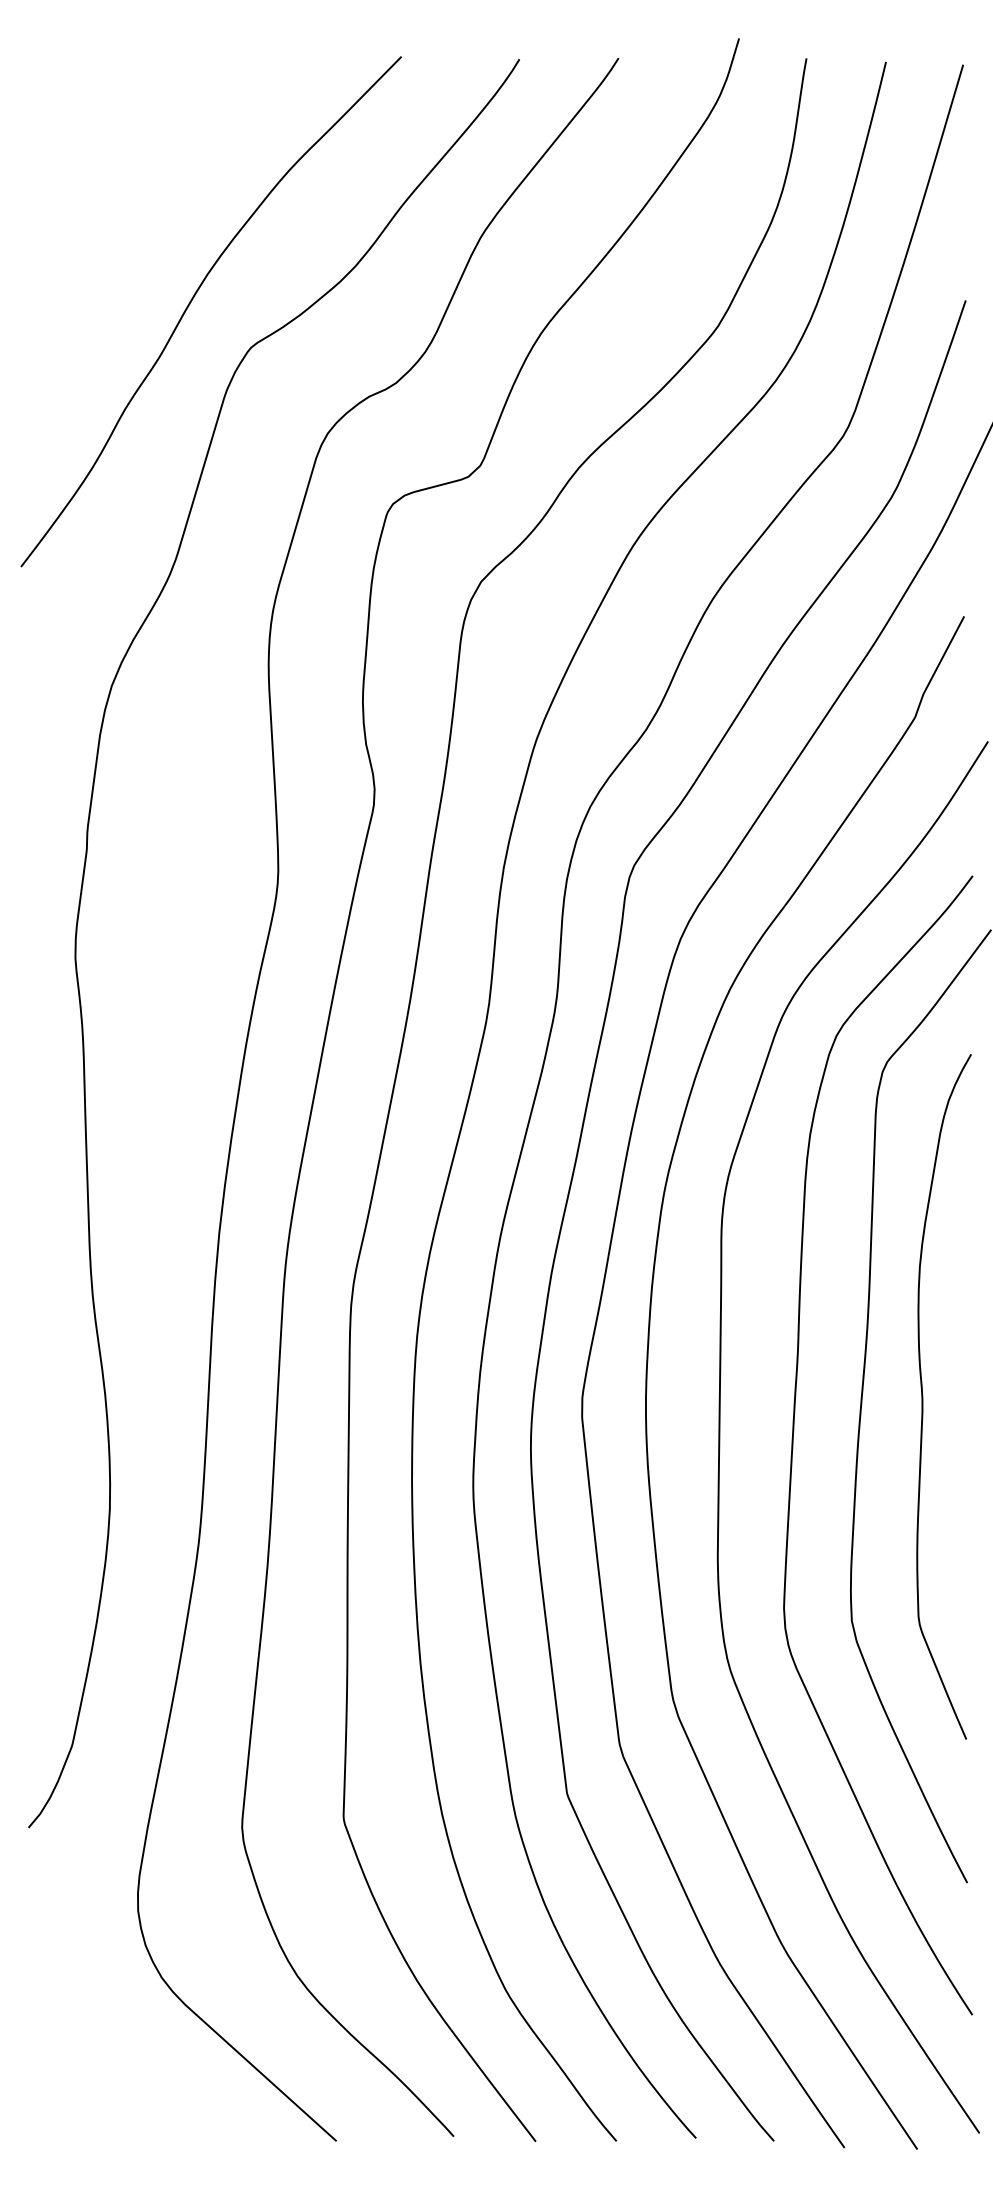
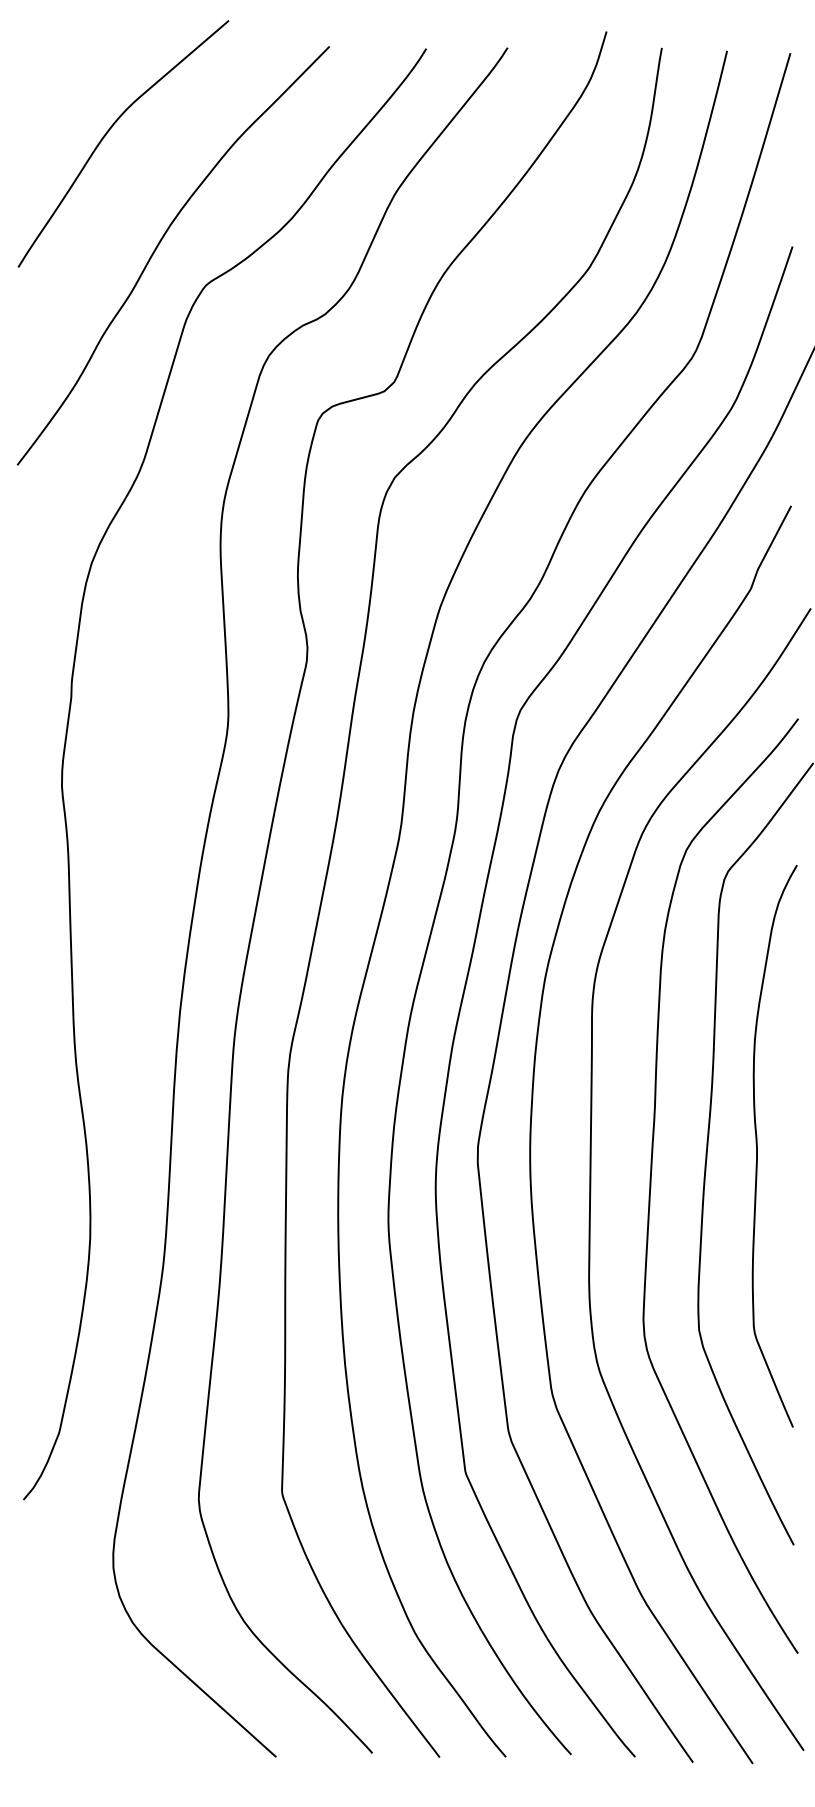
curve: (130, 163) -> (107, 134), added

